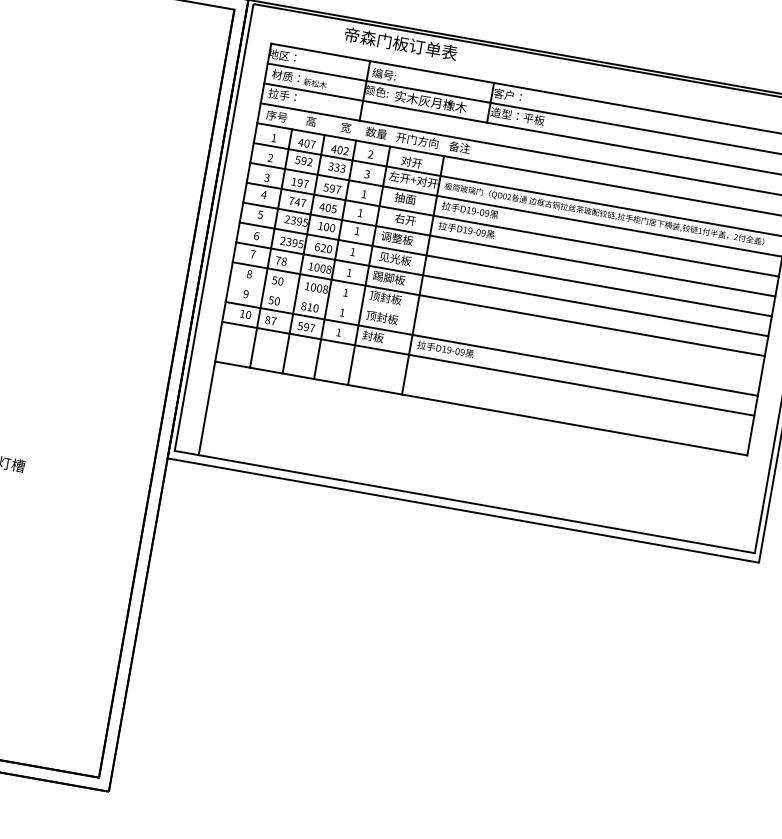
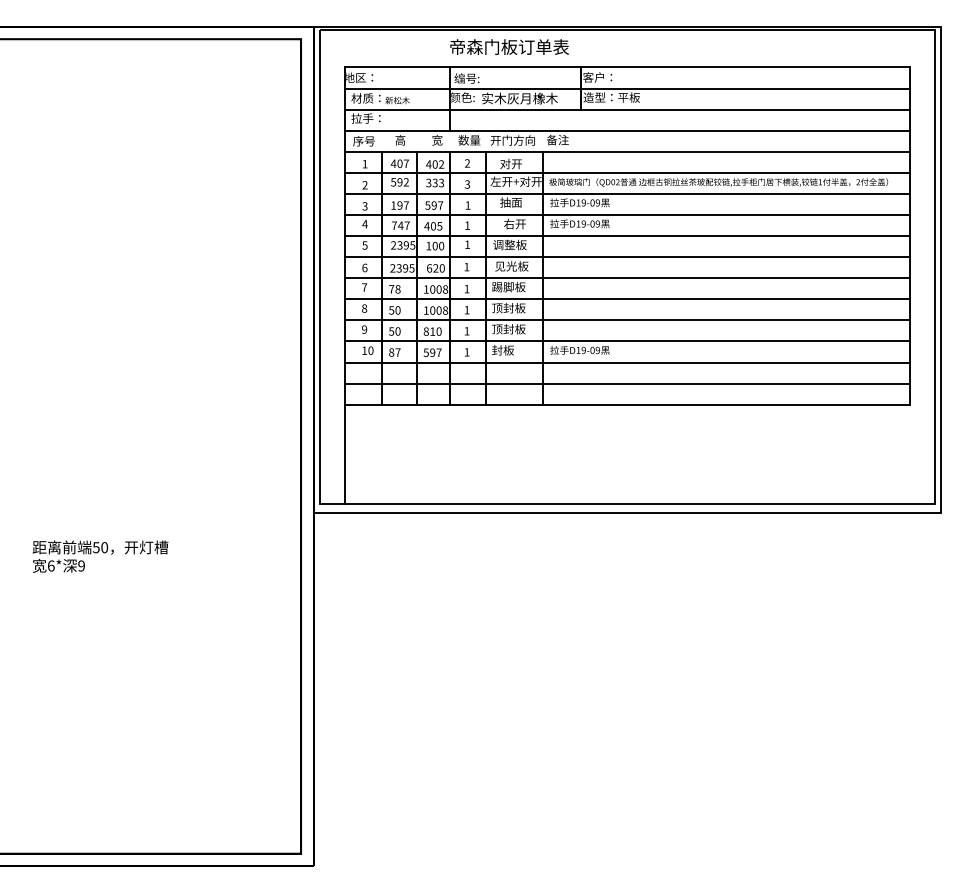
text: (401, 43) -> (509, 46), moved
line: (495, 329) -> (627, 320), added
line: (485, 388) -> (627, 383), added

